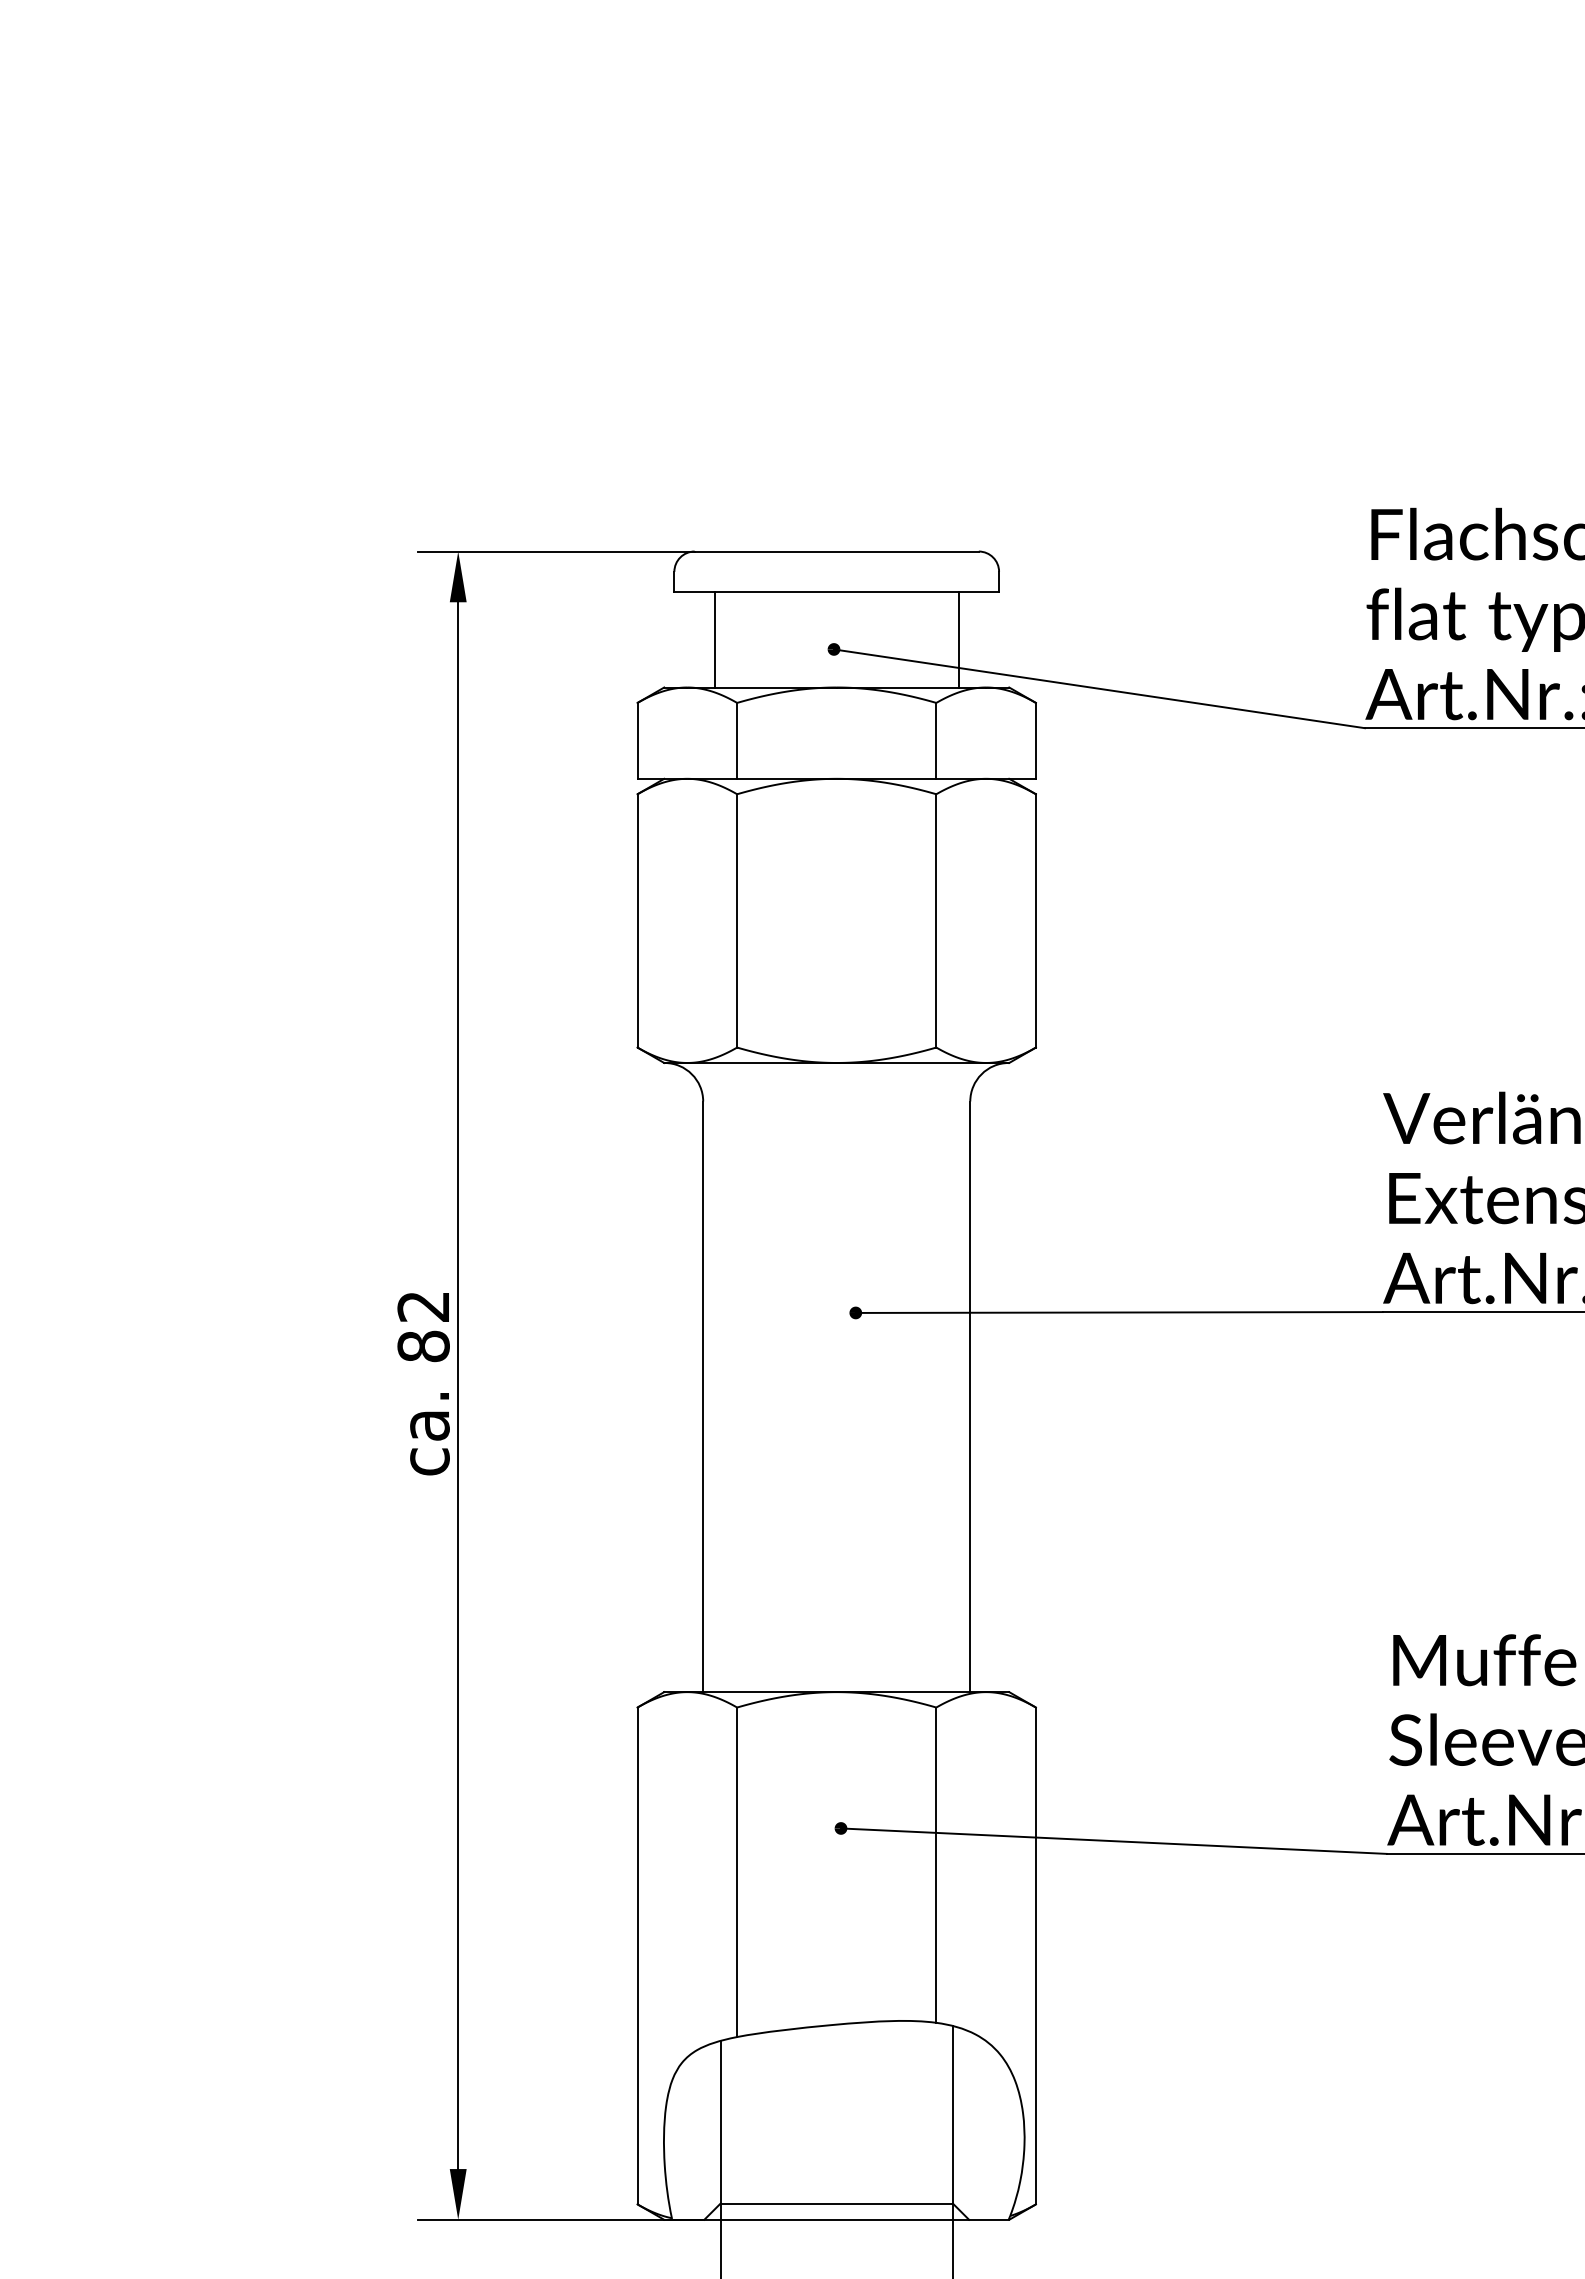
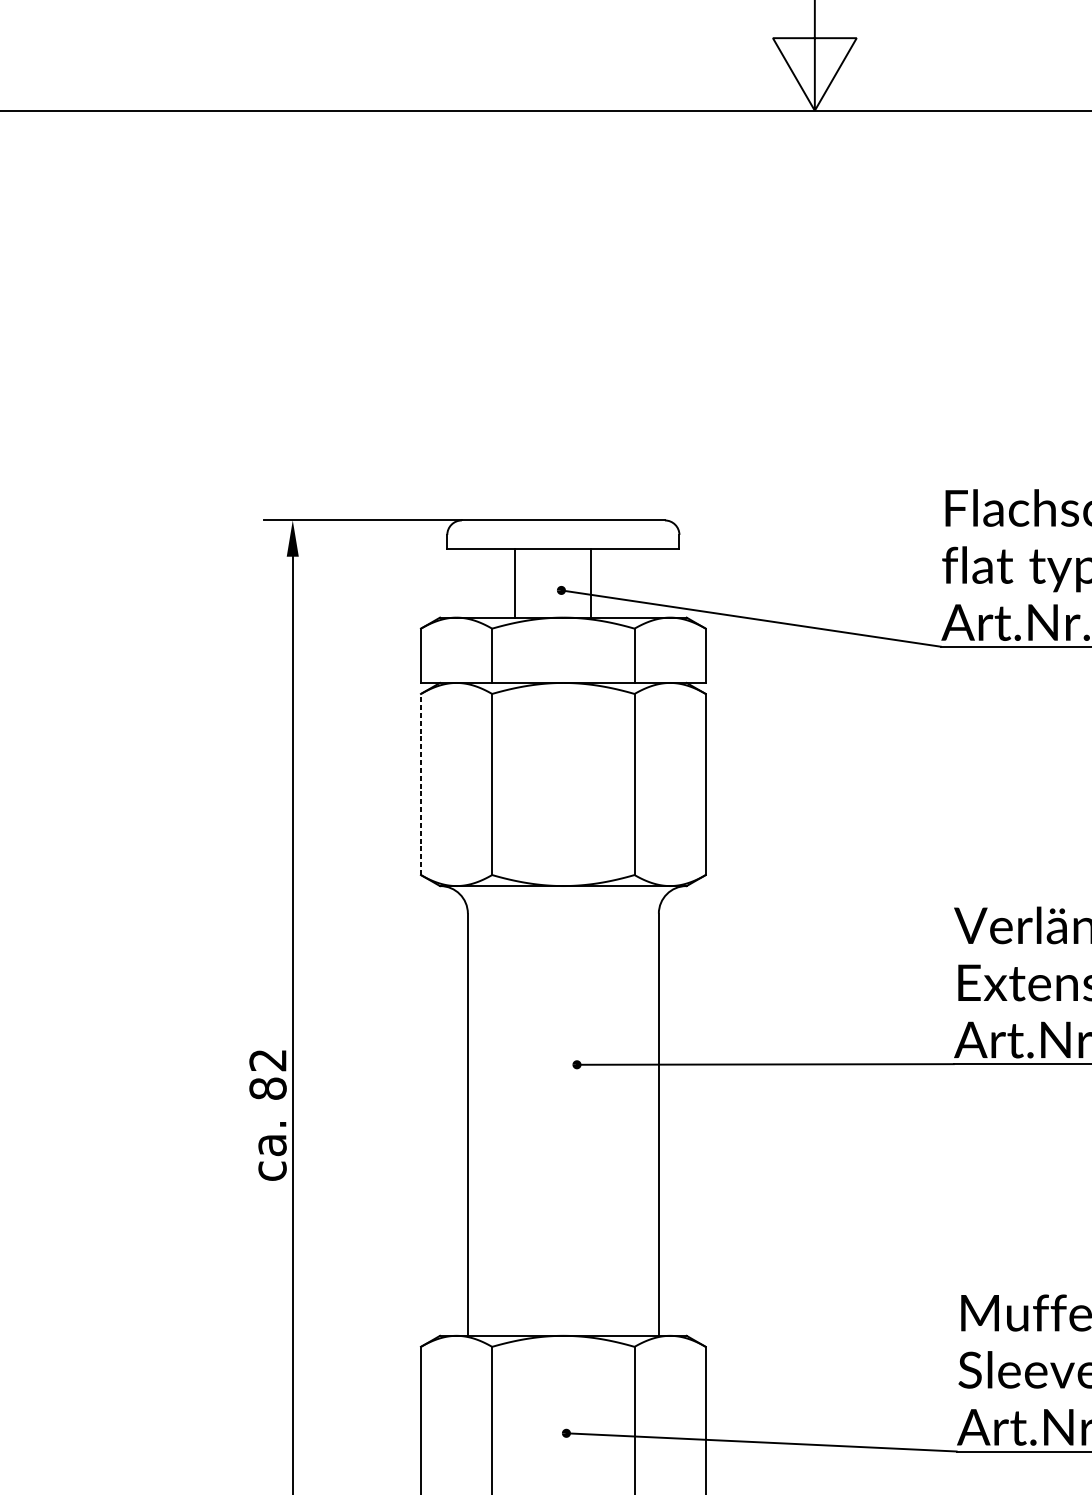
line: (714, 639) -> (514, 583), moved
line: (958, 639) -> (591, 583), moved
line: (637, 920) -> (420, 784), solid -> dashed

